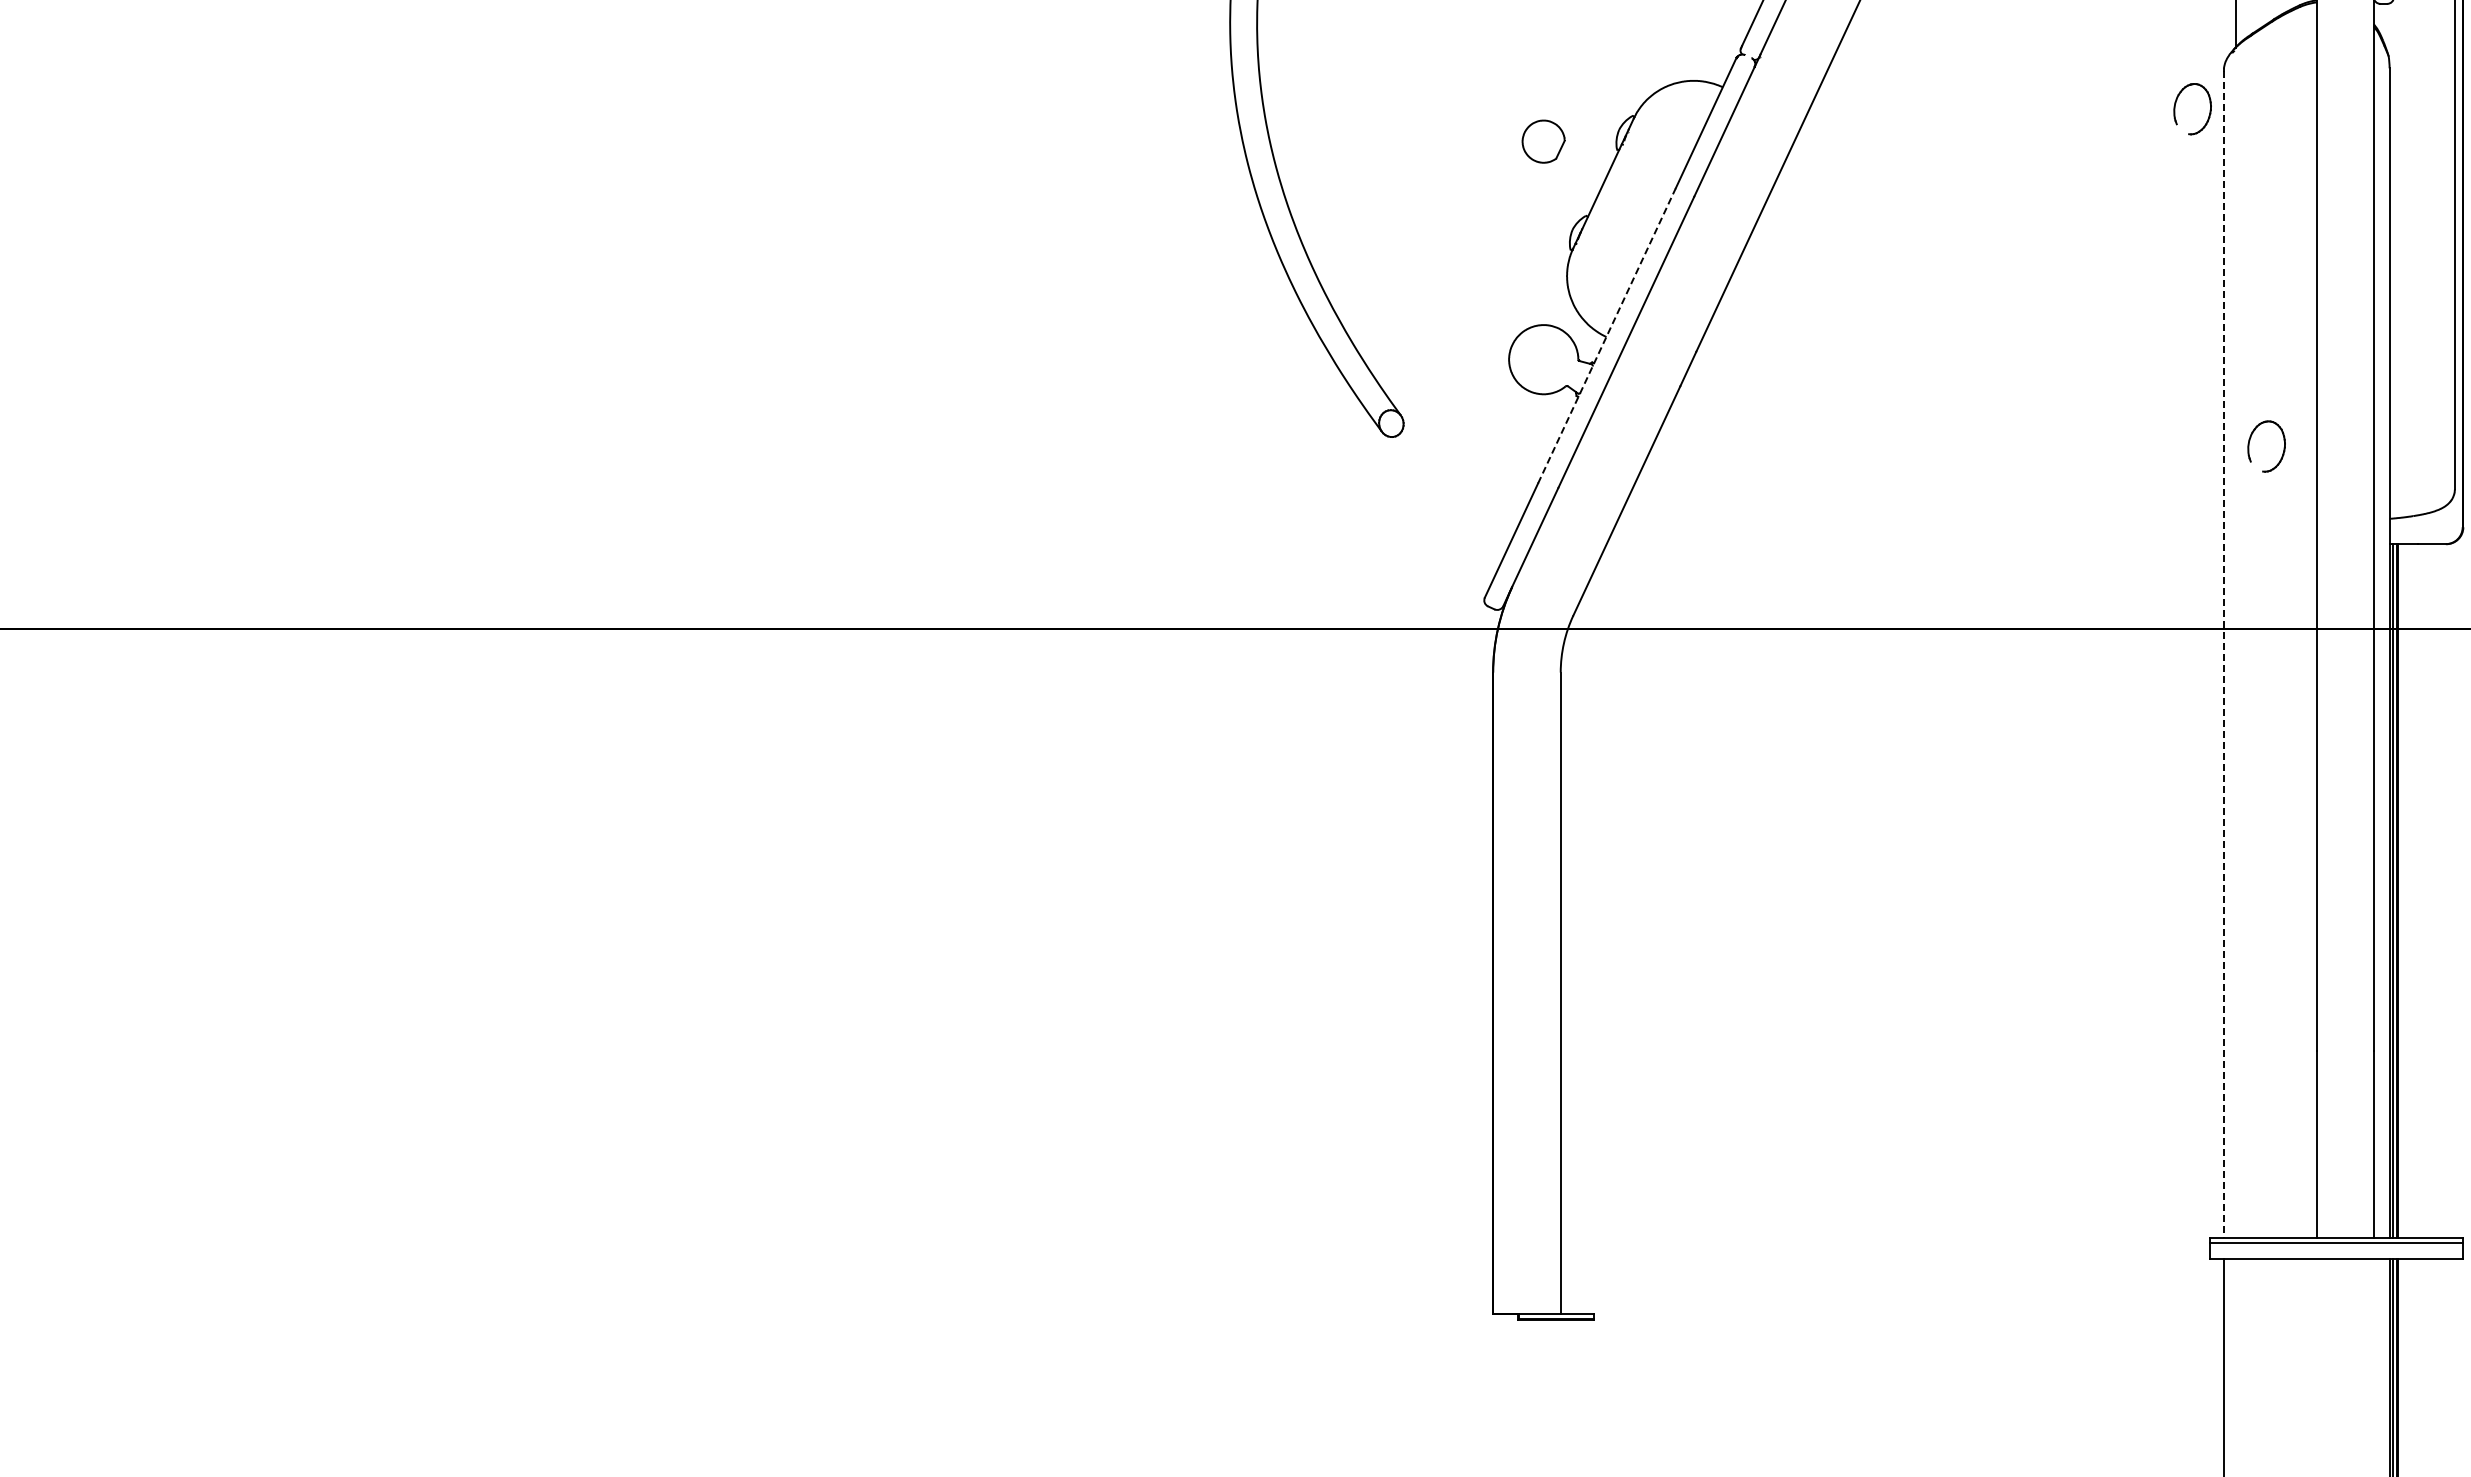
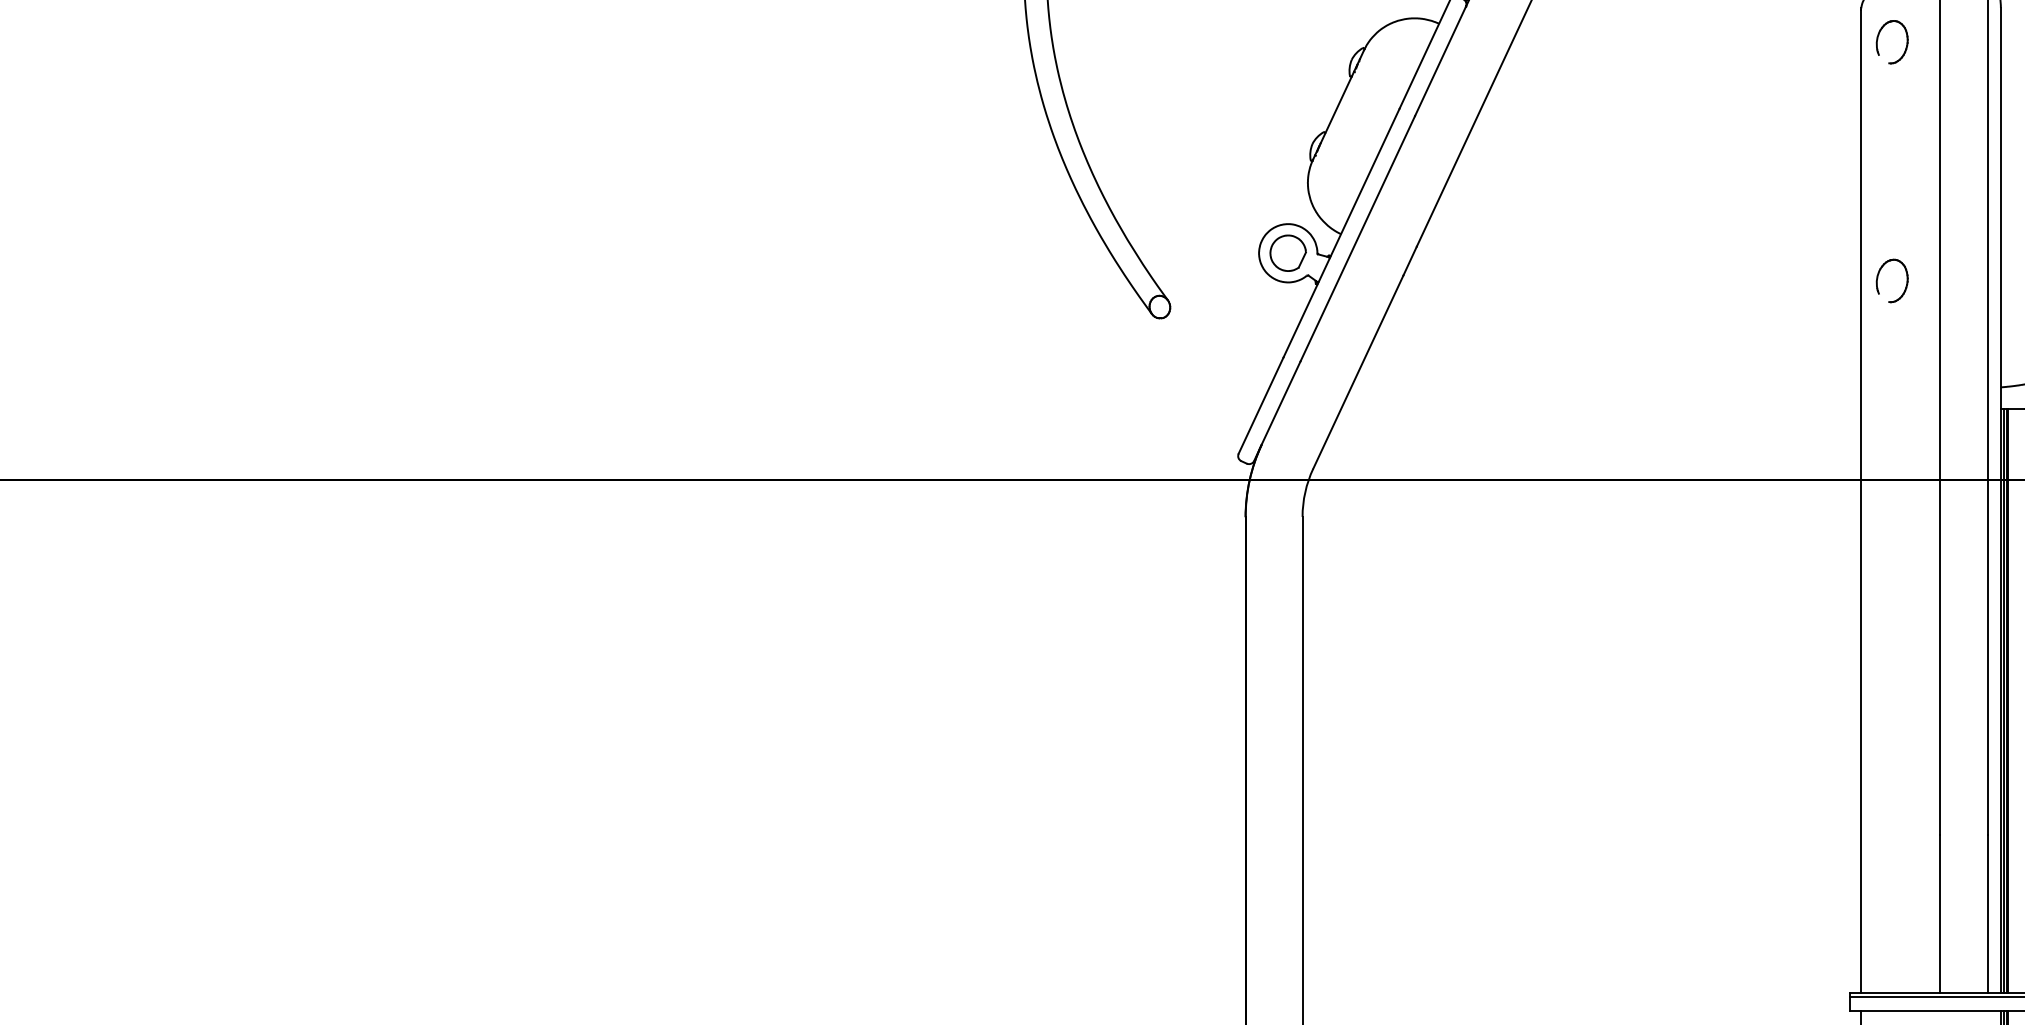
part: (2175, 109) -> (1877, 42), moved
part: (1543, 141) -> (1288, 253), moved
line: (1606, 335) -> (1341, 232), dashed -> solid
part: (2249, 446) -> (1877, 280), moved
line: (2223, 655) -> (1860, 502), dashed -> solid

